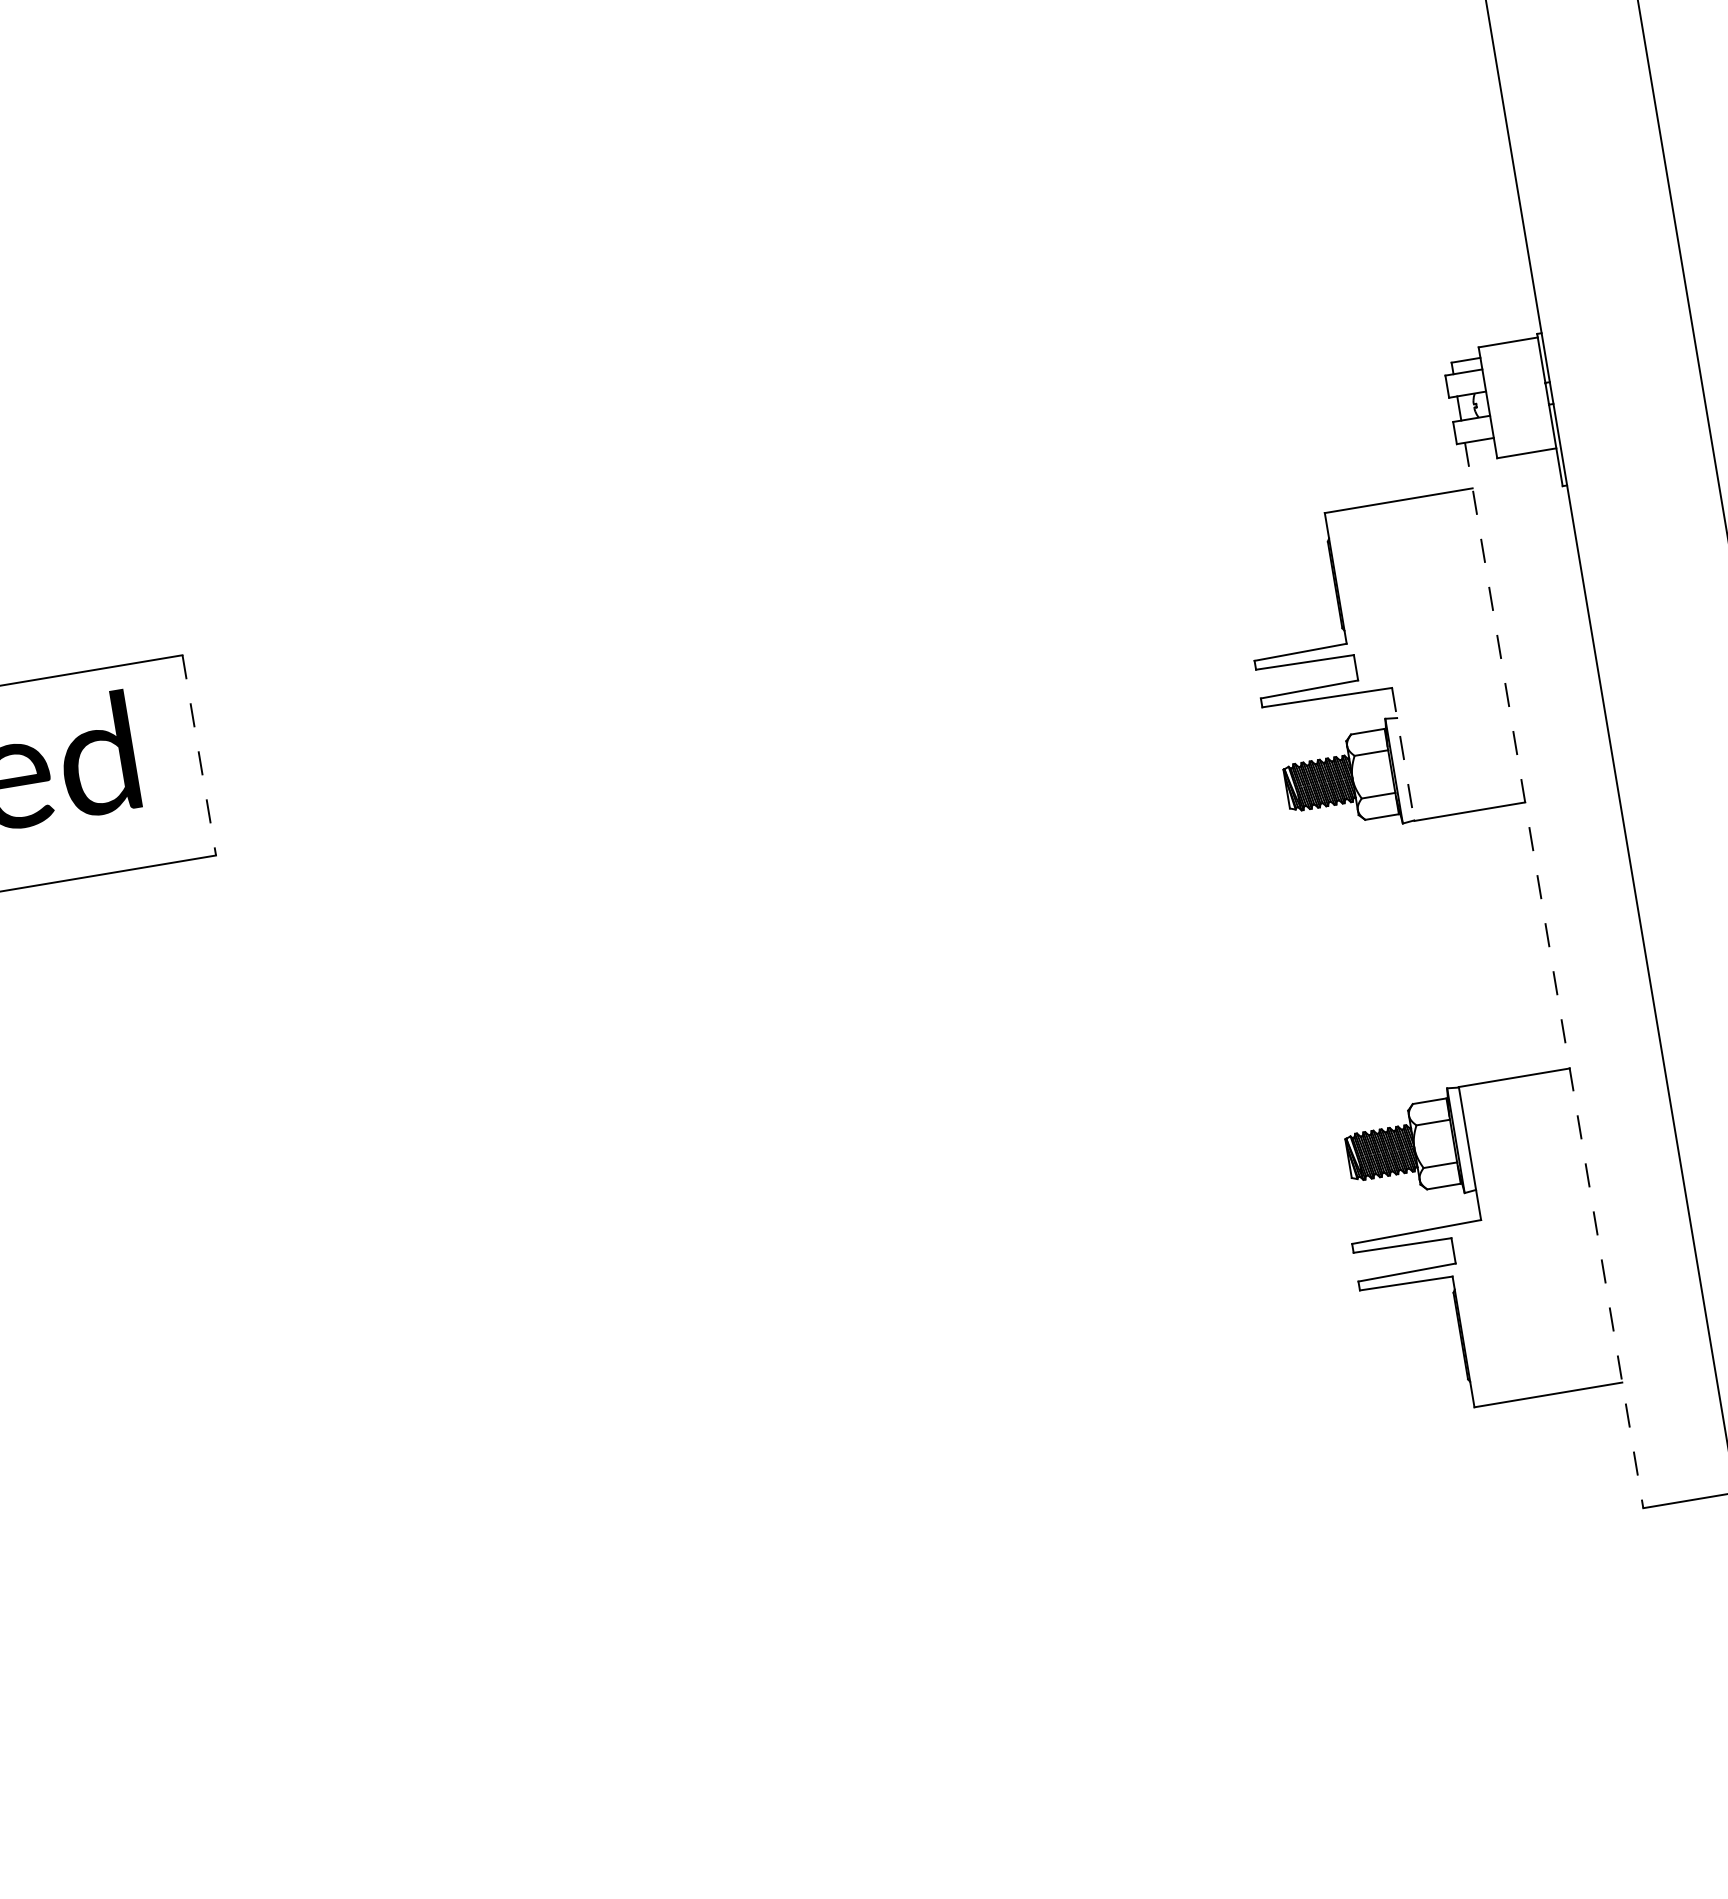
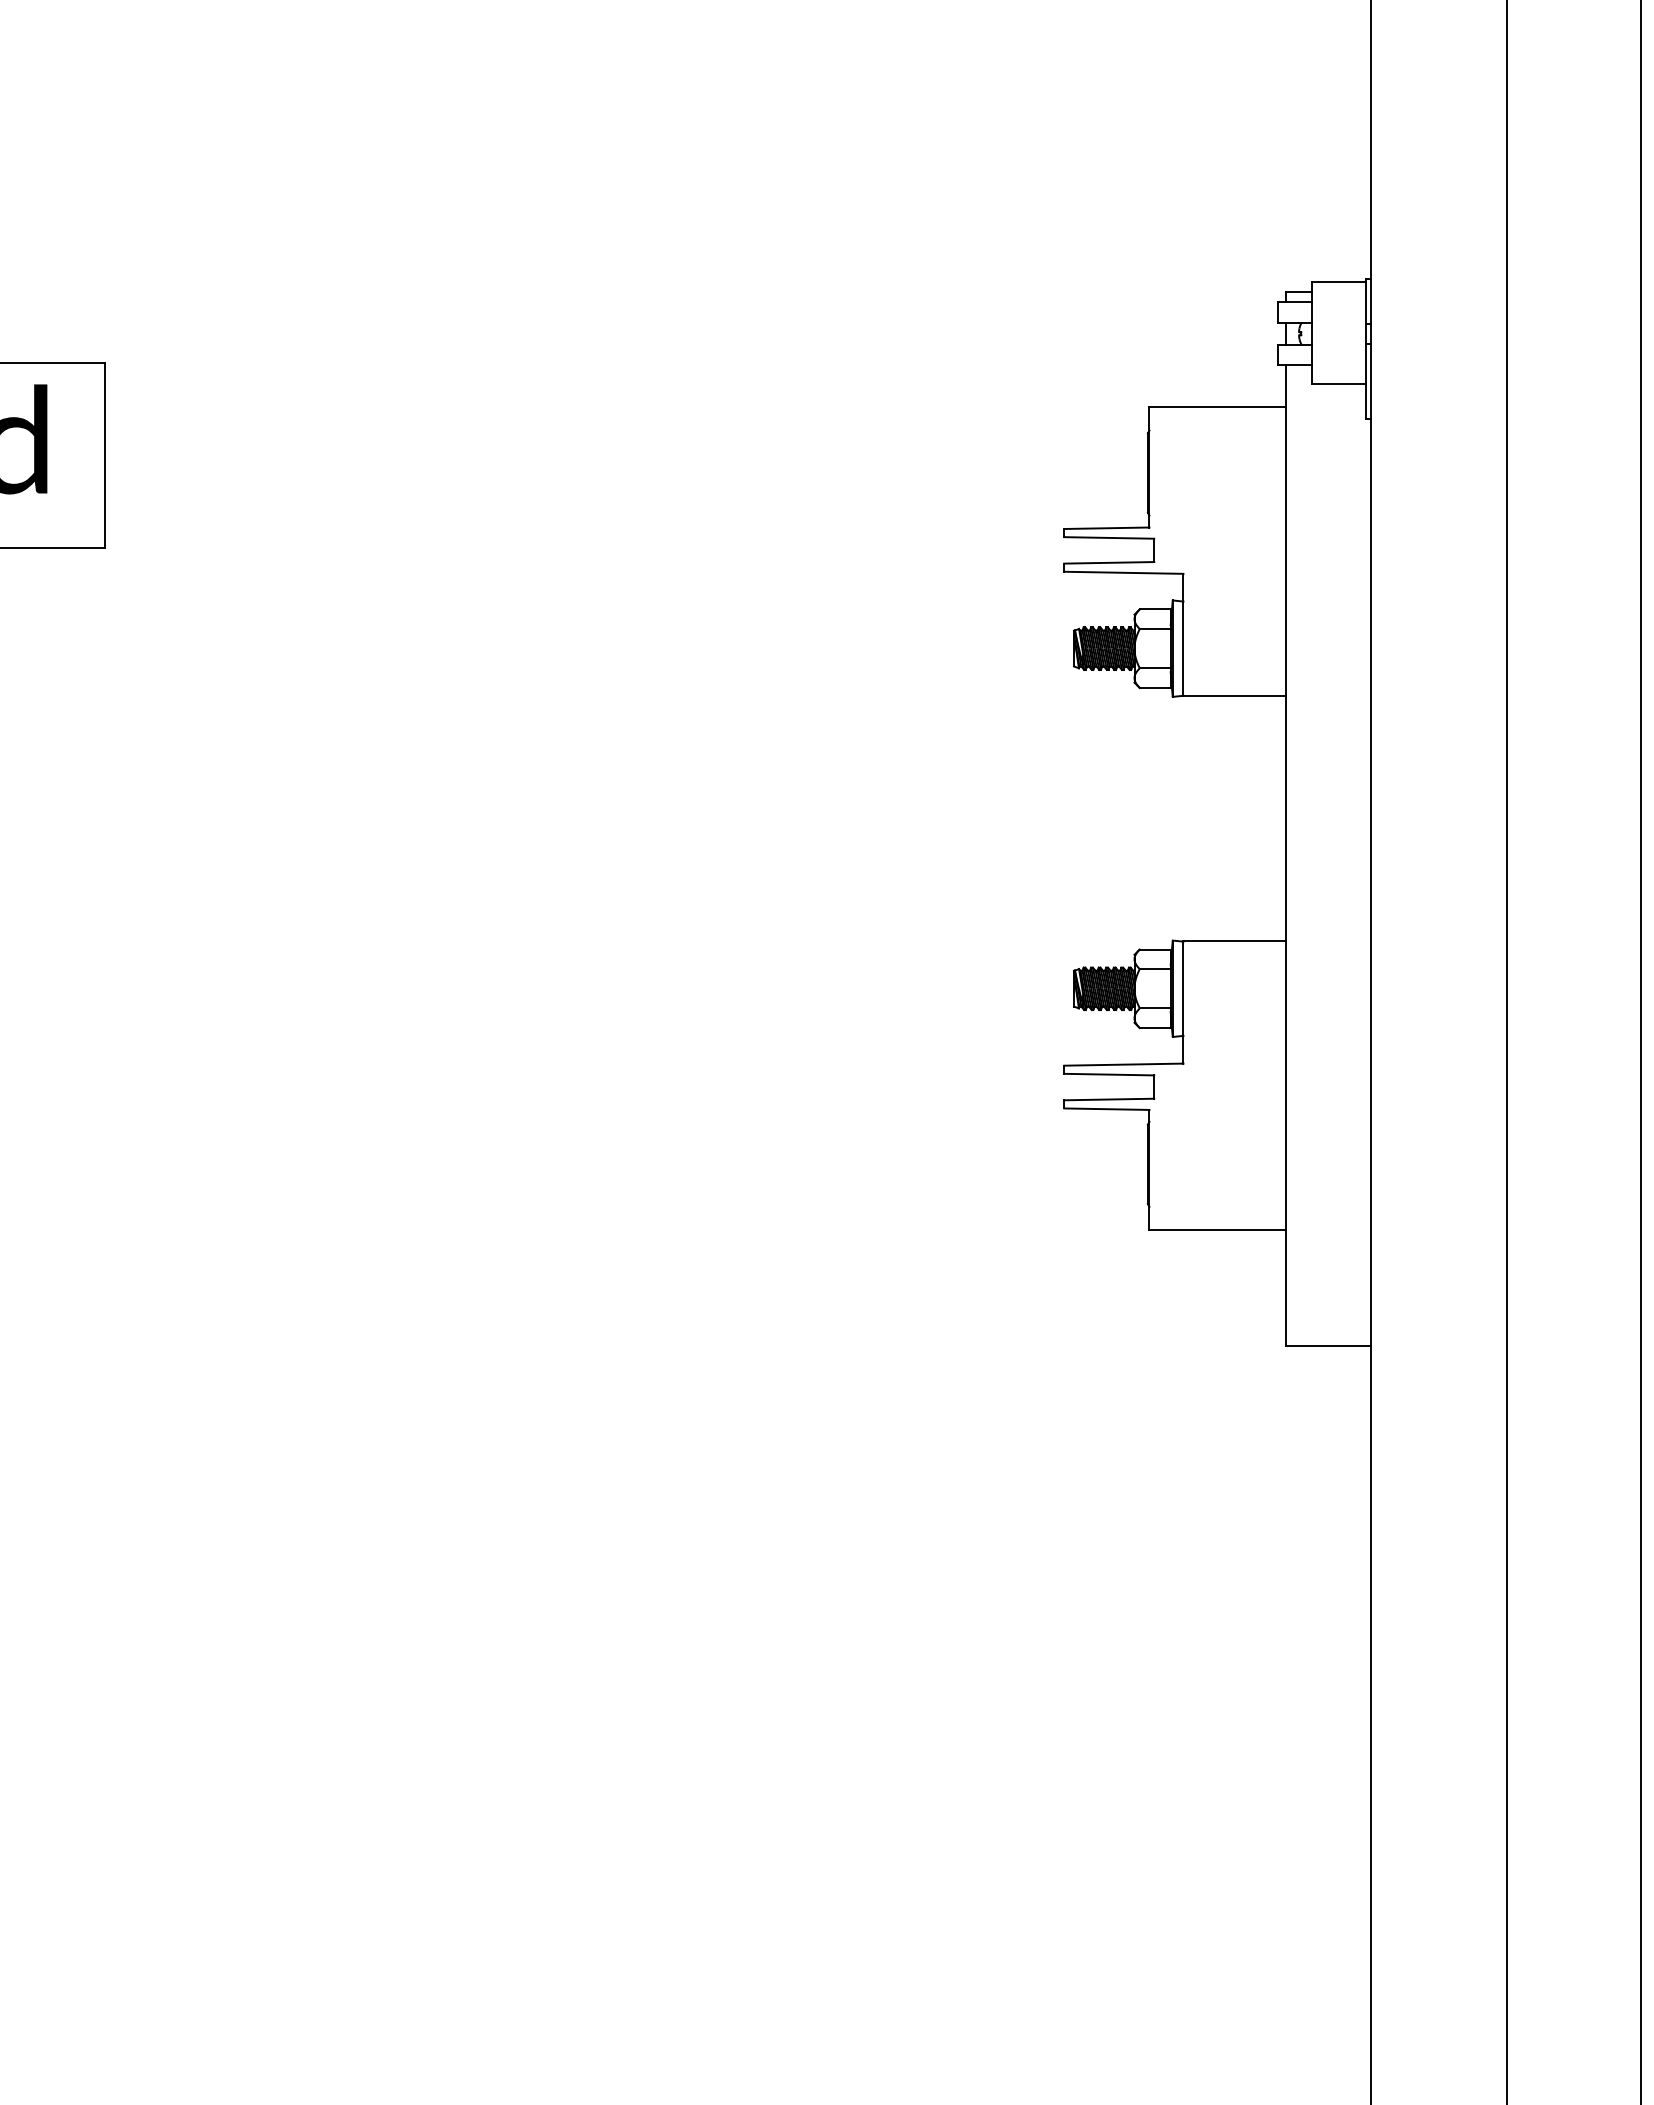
line: (1403, 754) -> (1183, 635), dashed -> solid
line: (199, 756) -> (105, 456), dashed -> solid
line: (1554, 976) -> (1285, 856), dashed -> solid

